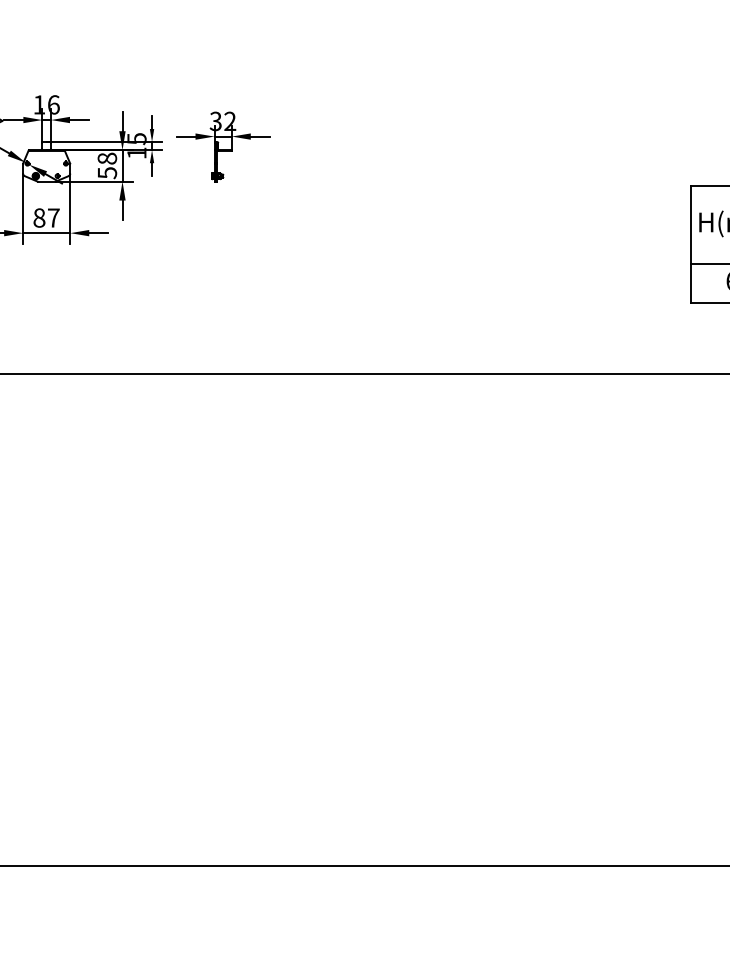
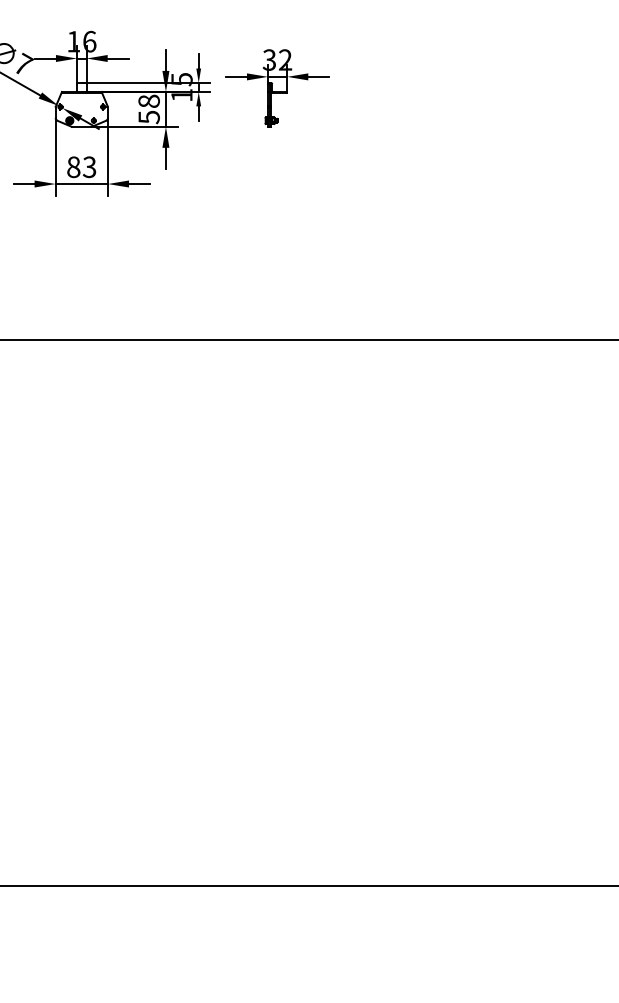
text: (53, 217) -> (89, 166), 87 -> 83

